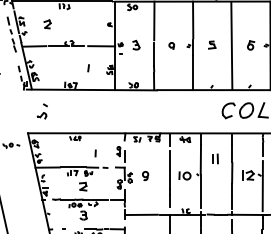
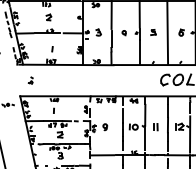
part: (47, 24) -> (48, 17), moved
line: (88, 68) -> (52, 49), moved
part: (42, 111) -> (30, 80), size x0.62
line: (95, 153) -> (53, 110), moved
part: (215, 158) -> (155, 126), moved

